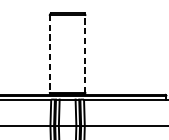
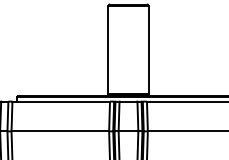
line: (49, 54) -> (108, 50), dashed -> solid
line: (85, 54) -> (148, 50), dashed -> solid

